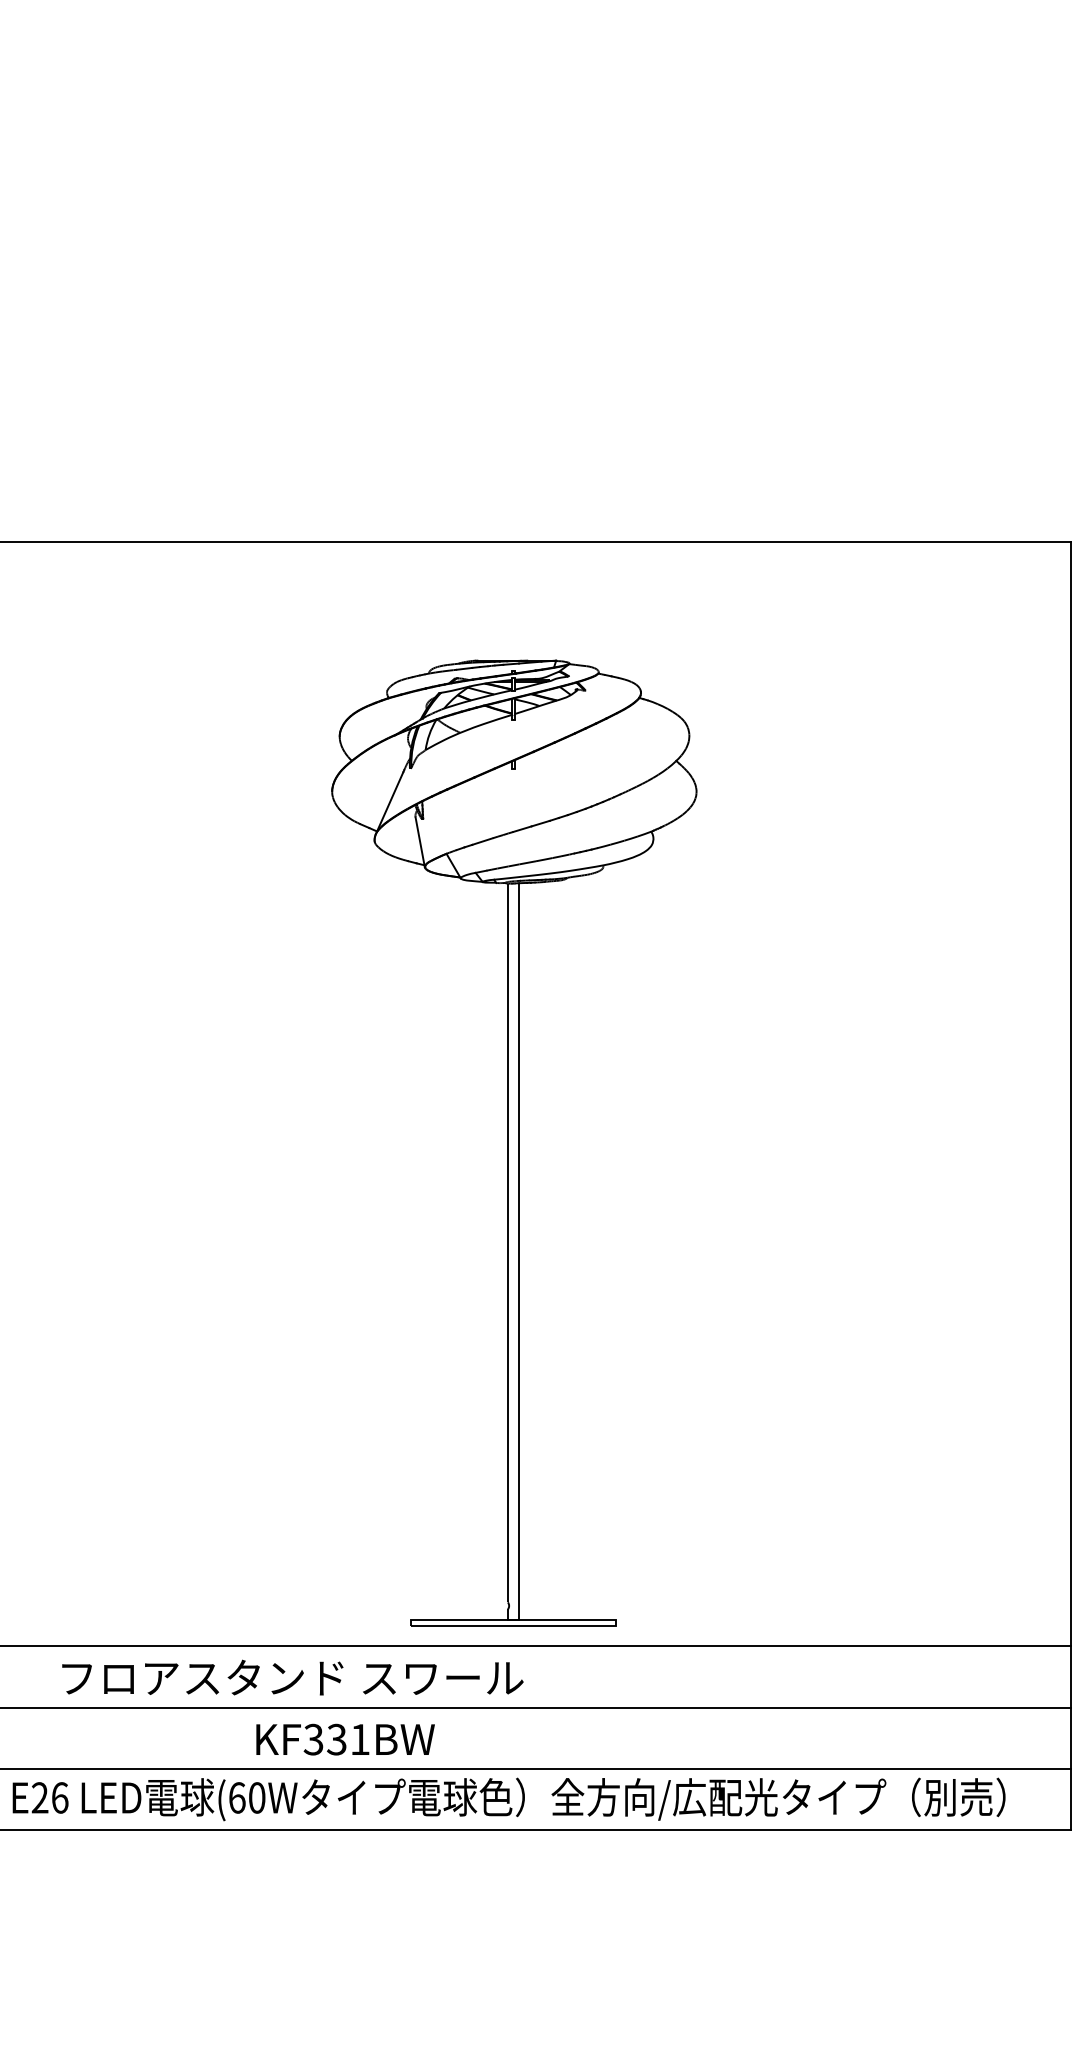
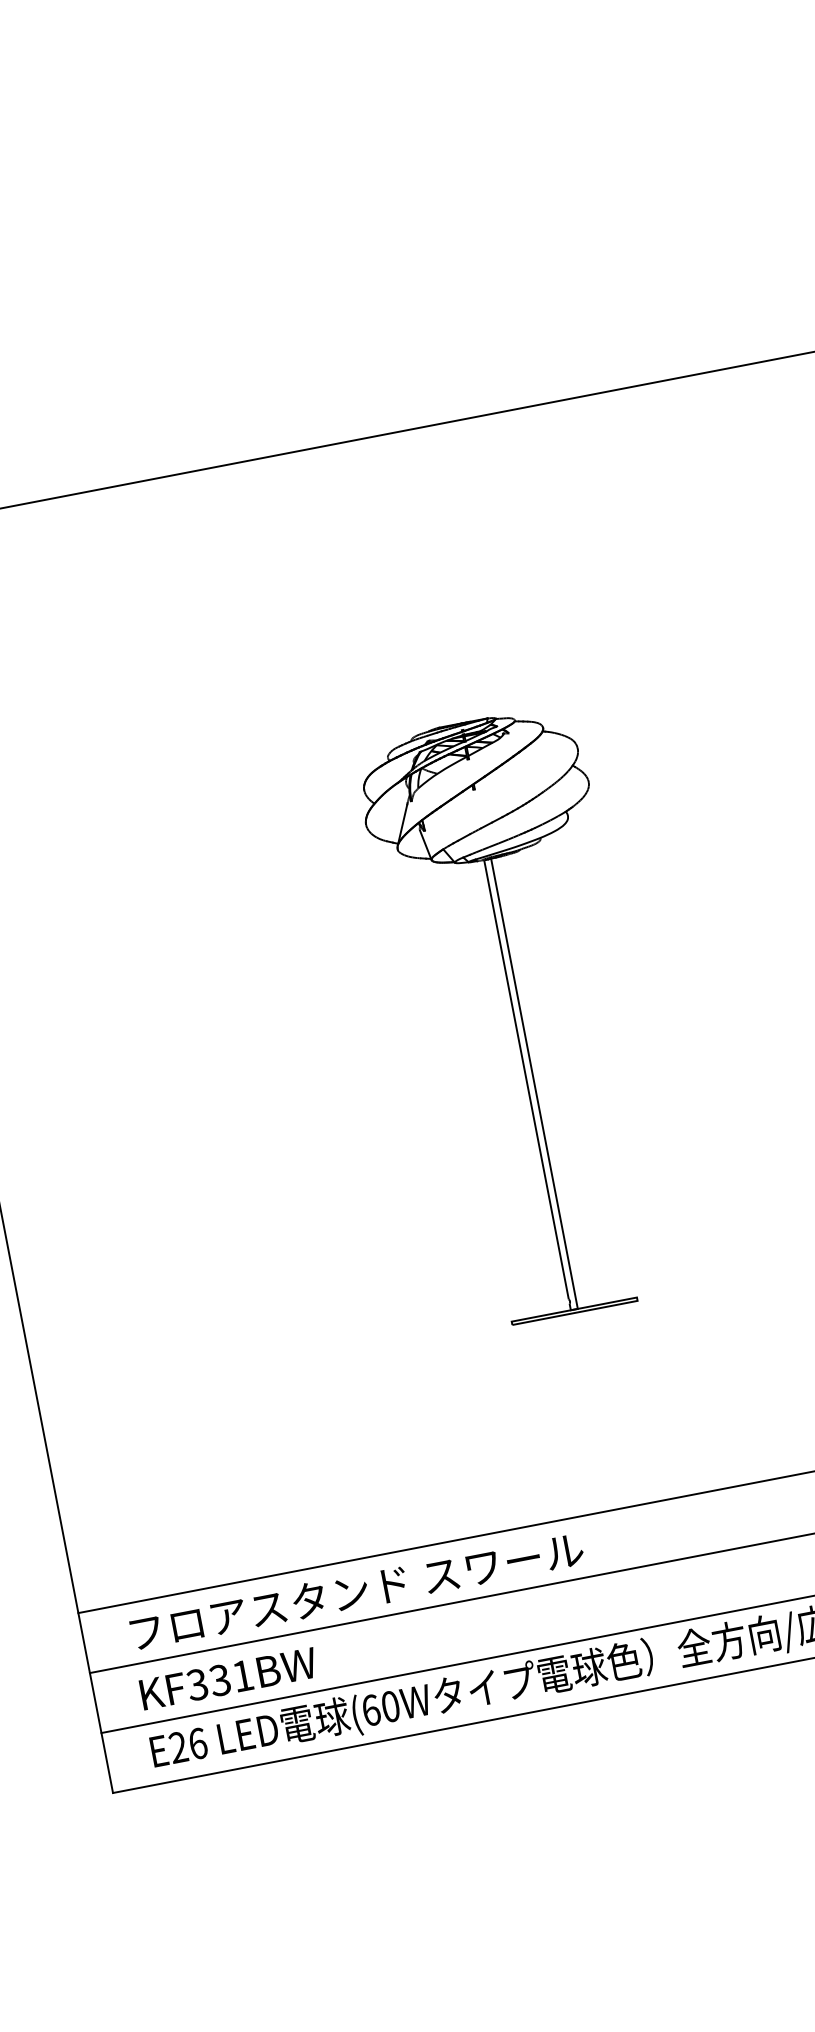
part: (513, 1142) -> (517, 1017), size x0.62
text: (292, 1677) -> (356, 1591), moved
text: (345, 1739) -> (228, 1678), moved

